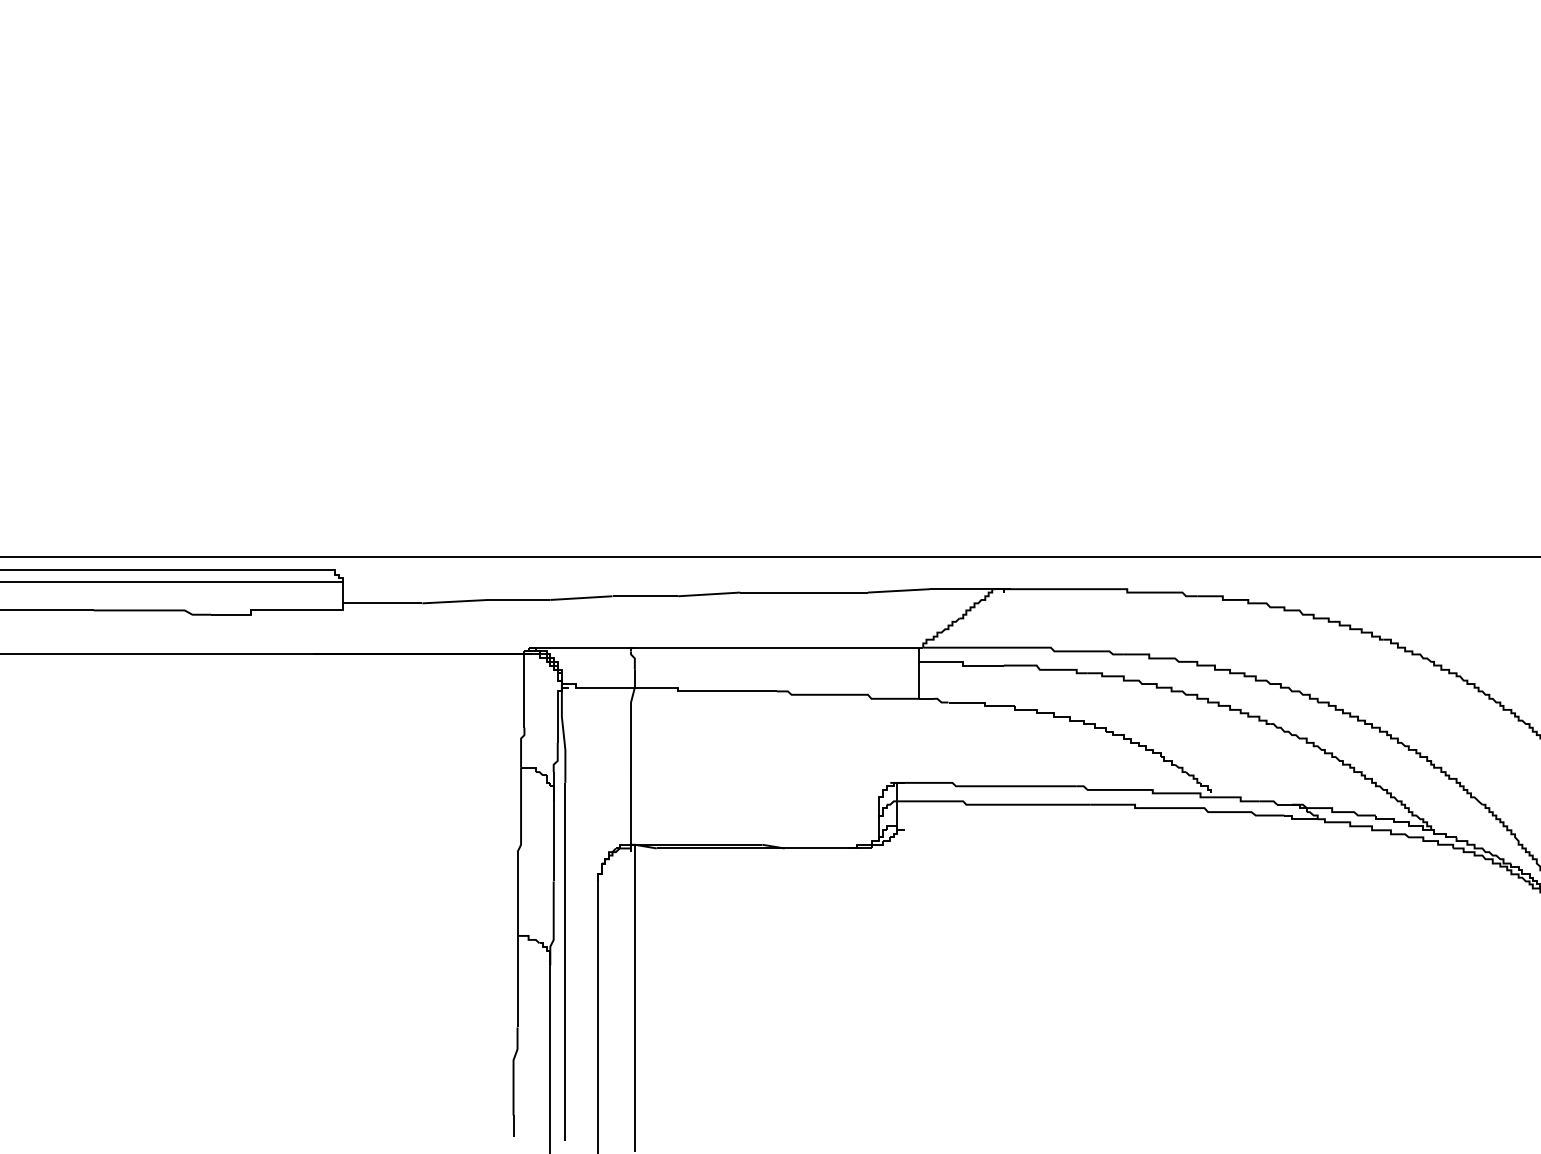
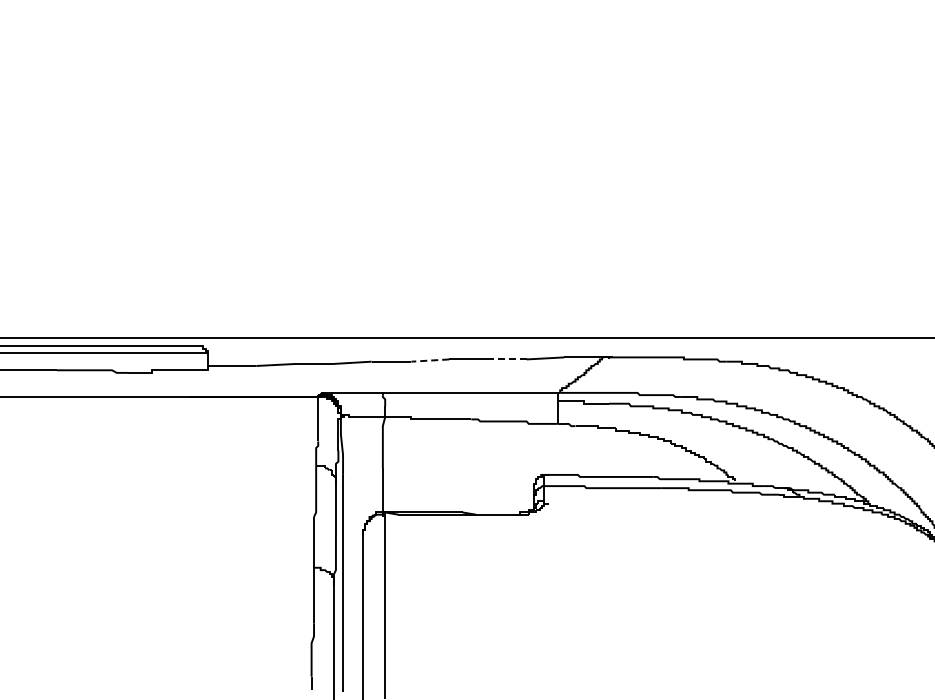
line: (836, 592) -> (507, 359), solid -> dashed
line: (709, 594) -> (430, 360), solid -> dashed

